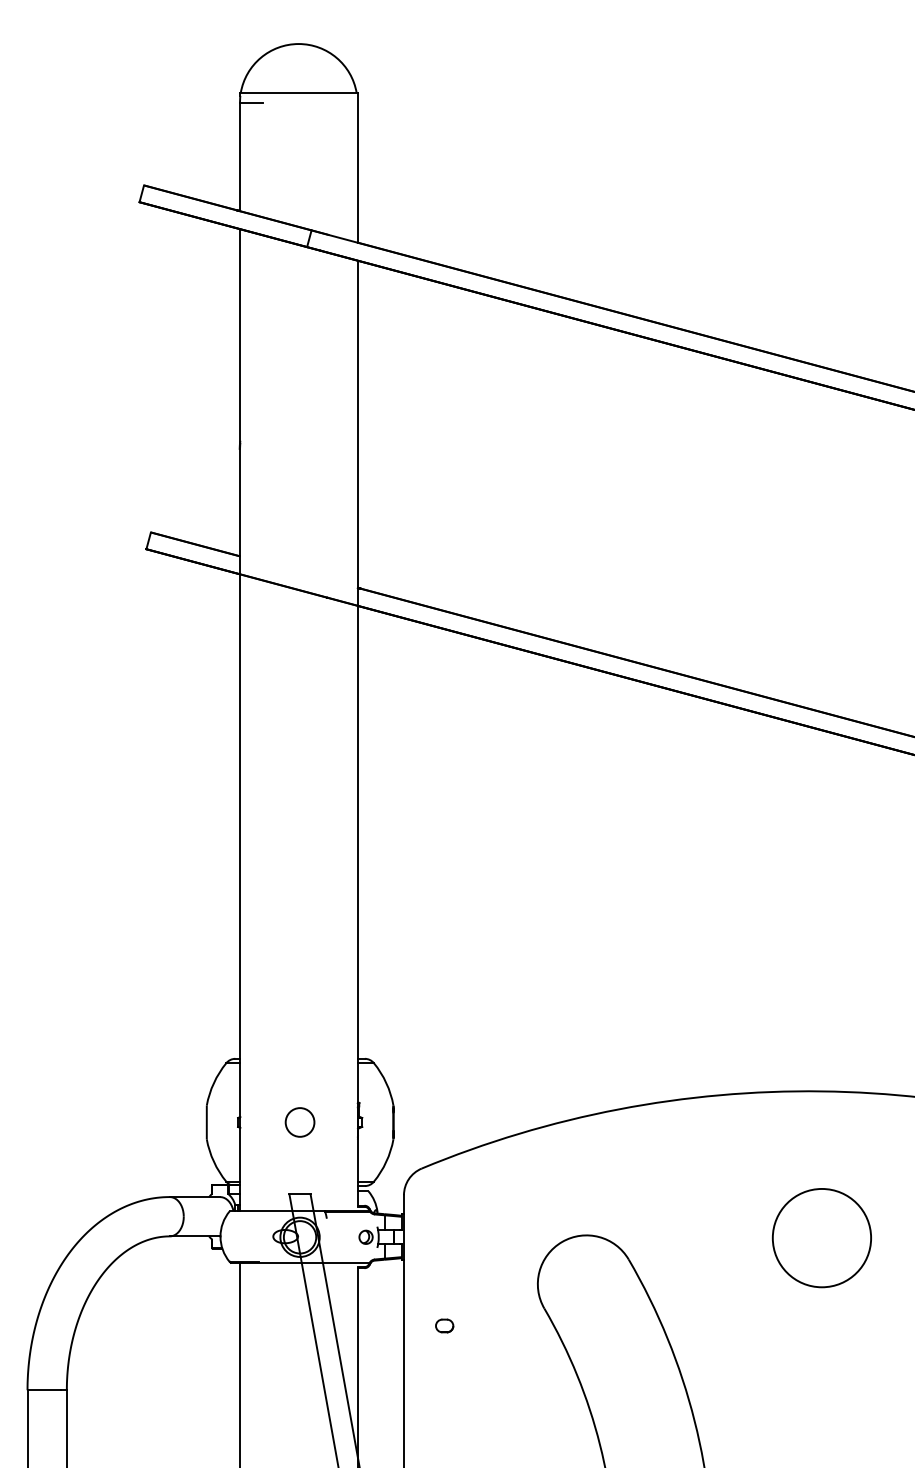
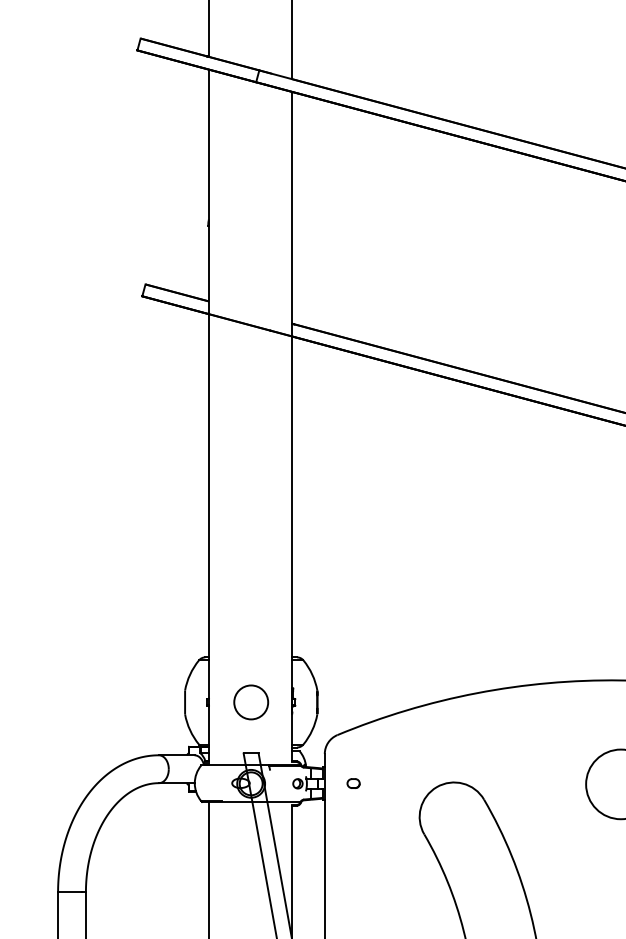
circle: (299, 1122) -> (250, 702), size x1.67
part: (444, 1325) -> (353, 783), moved

